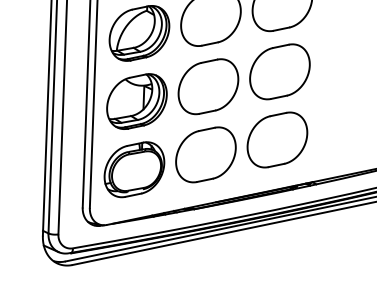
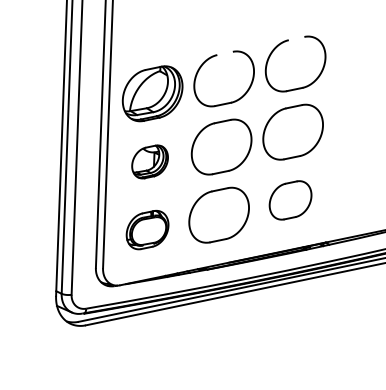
part: (136, 101) -> (149, 161), size x0.6
part: (277, 140) -> (290, 200), size x0.7
part: (134, 169) -> (147, 229), size x0.7

